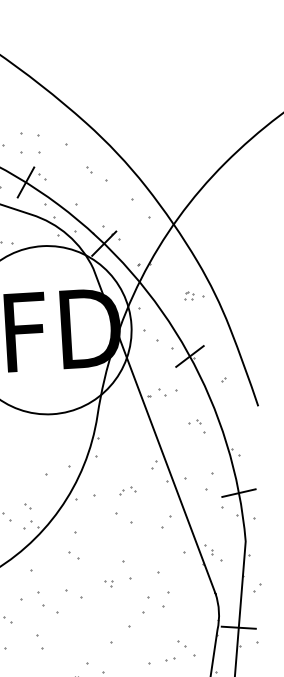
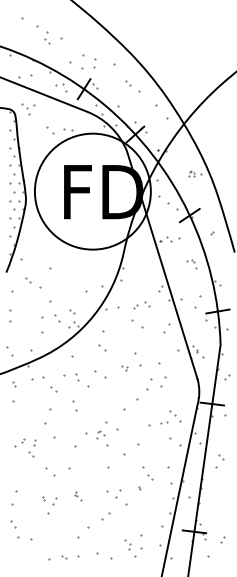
part: (38, 144) -> (94, 63), size x0.62
part: (127, 490) -> (141, 305), size x1.43
part: (41, 600) -> (77, 377), size x0.62

